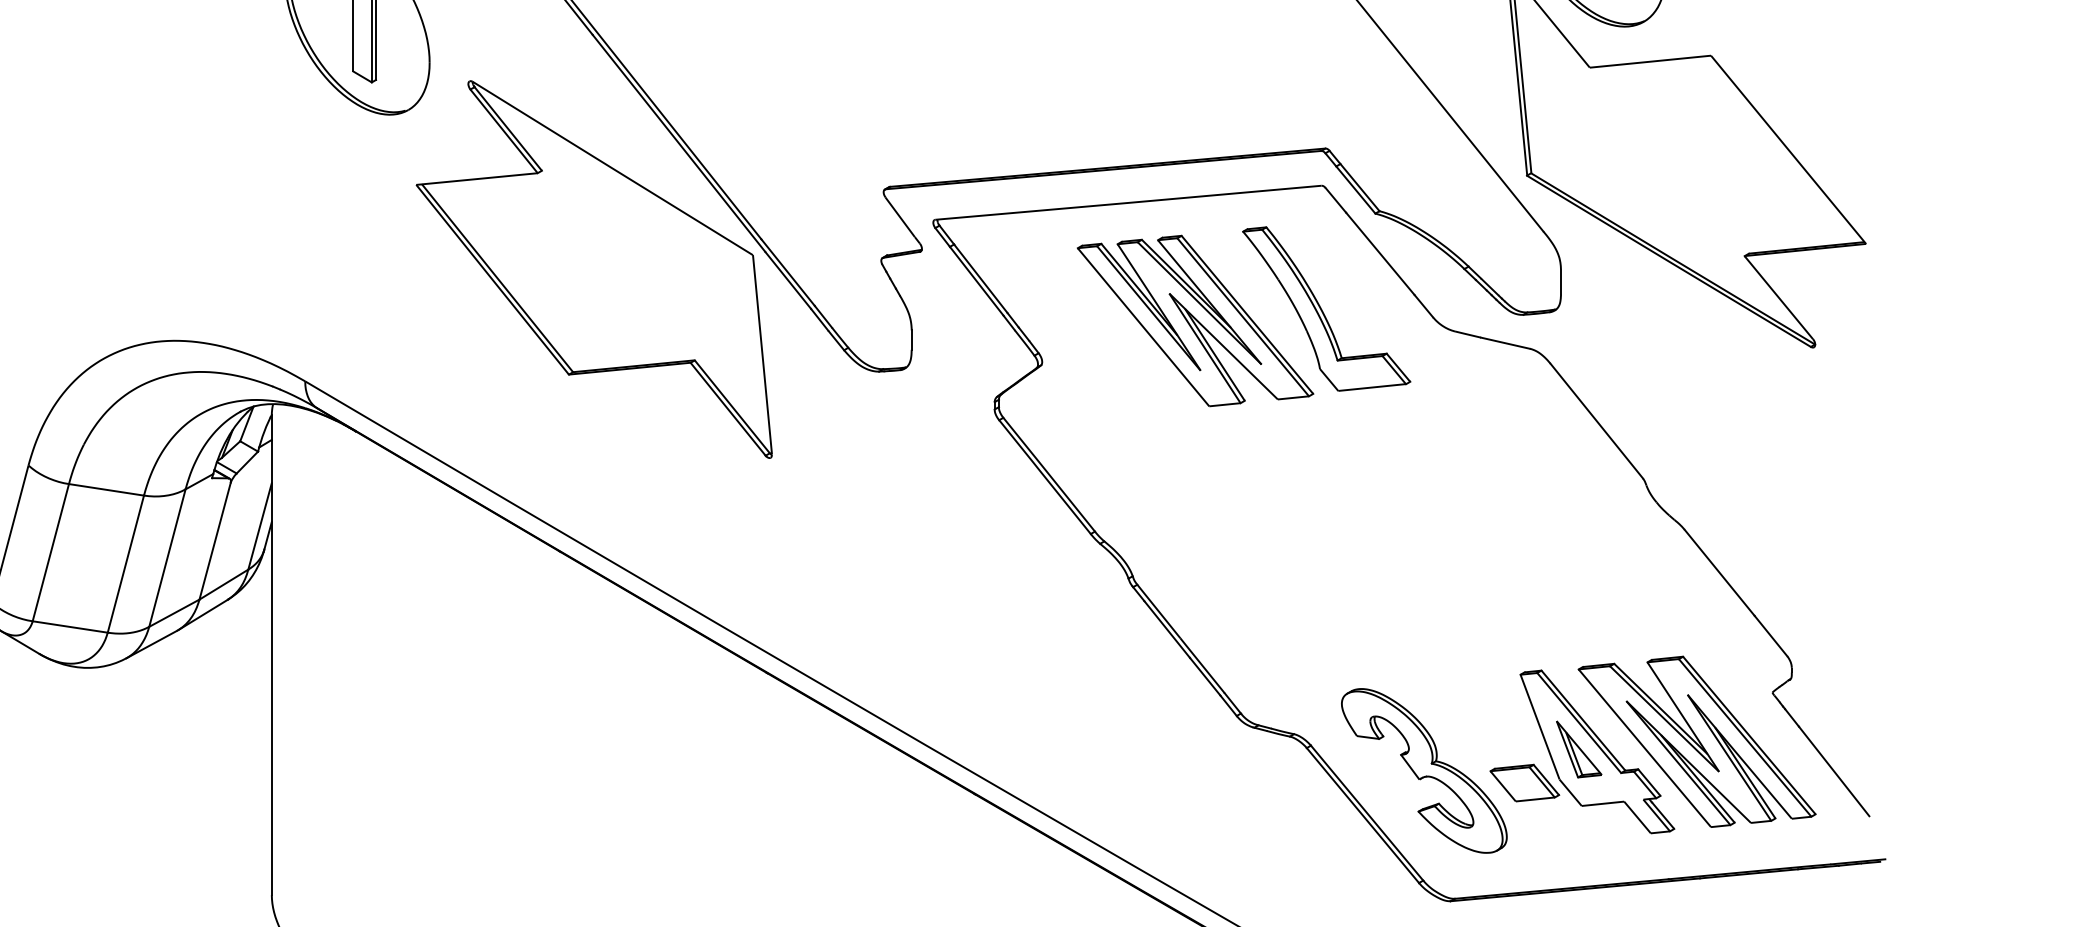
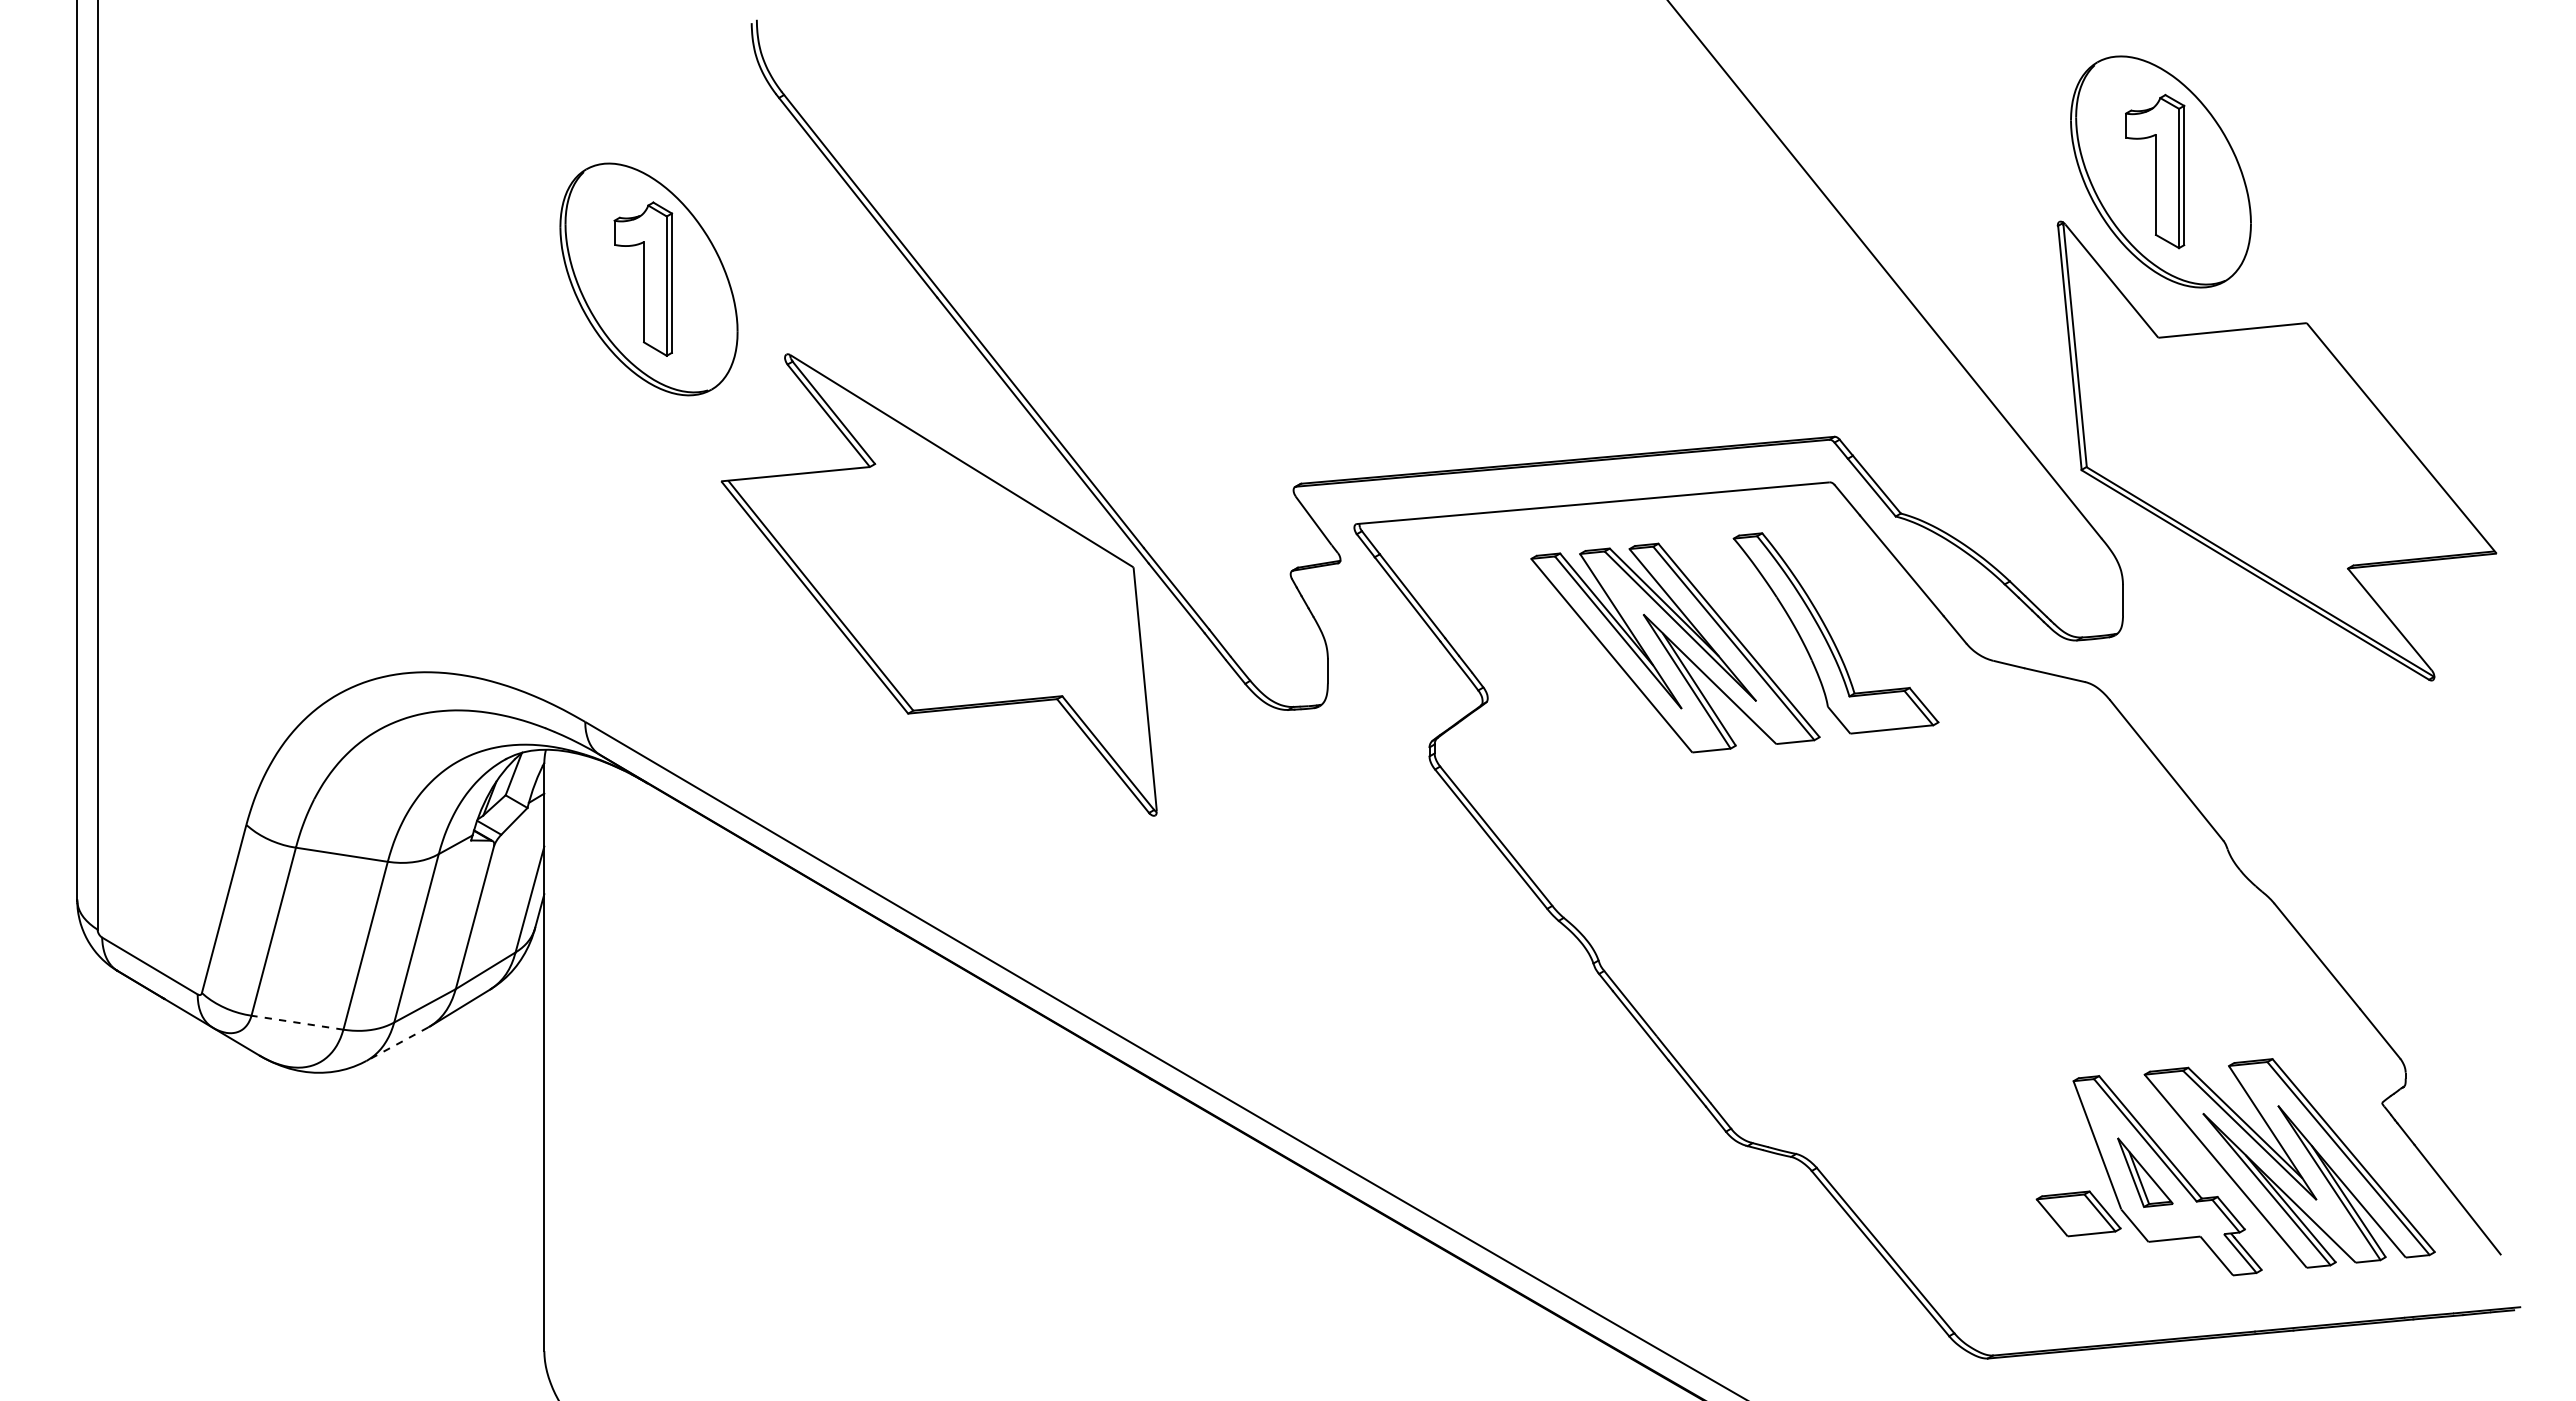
line: (69, 626) -> (296, 1022), solid -> dashed
line: (151, 644) -> (396, 1044), solid -> dashed
part: (1424, 770) -> (1955, 1198), removed

